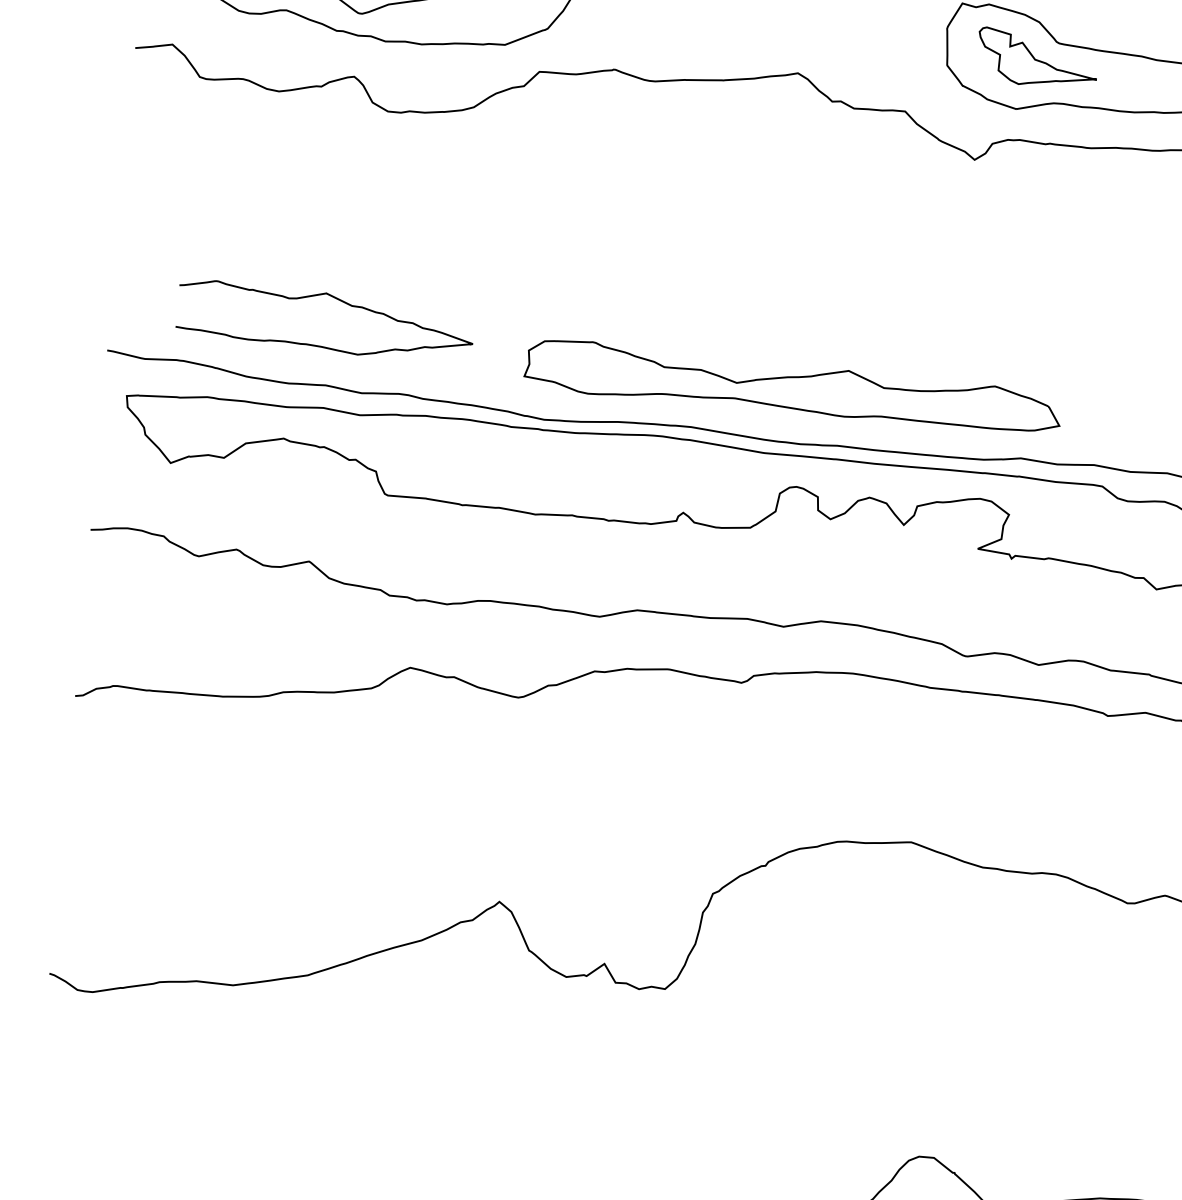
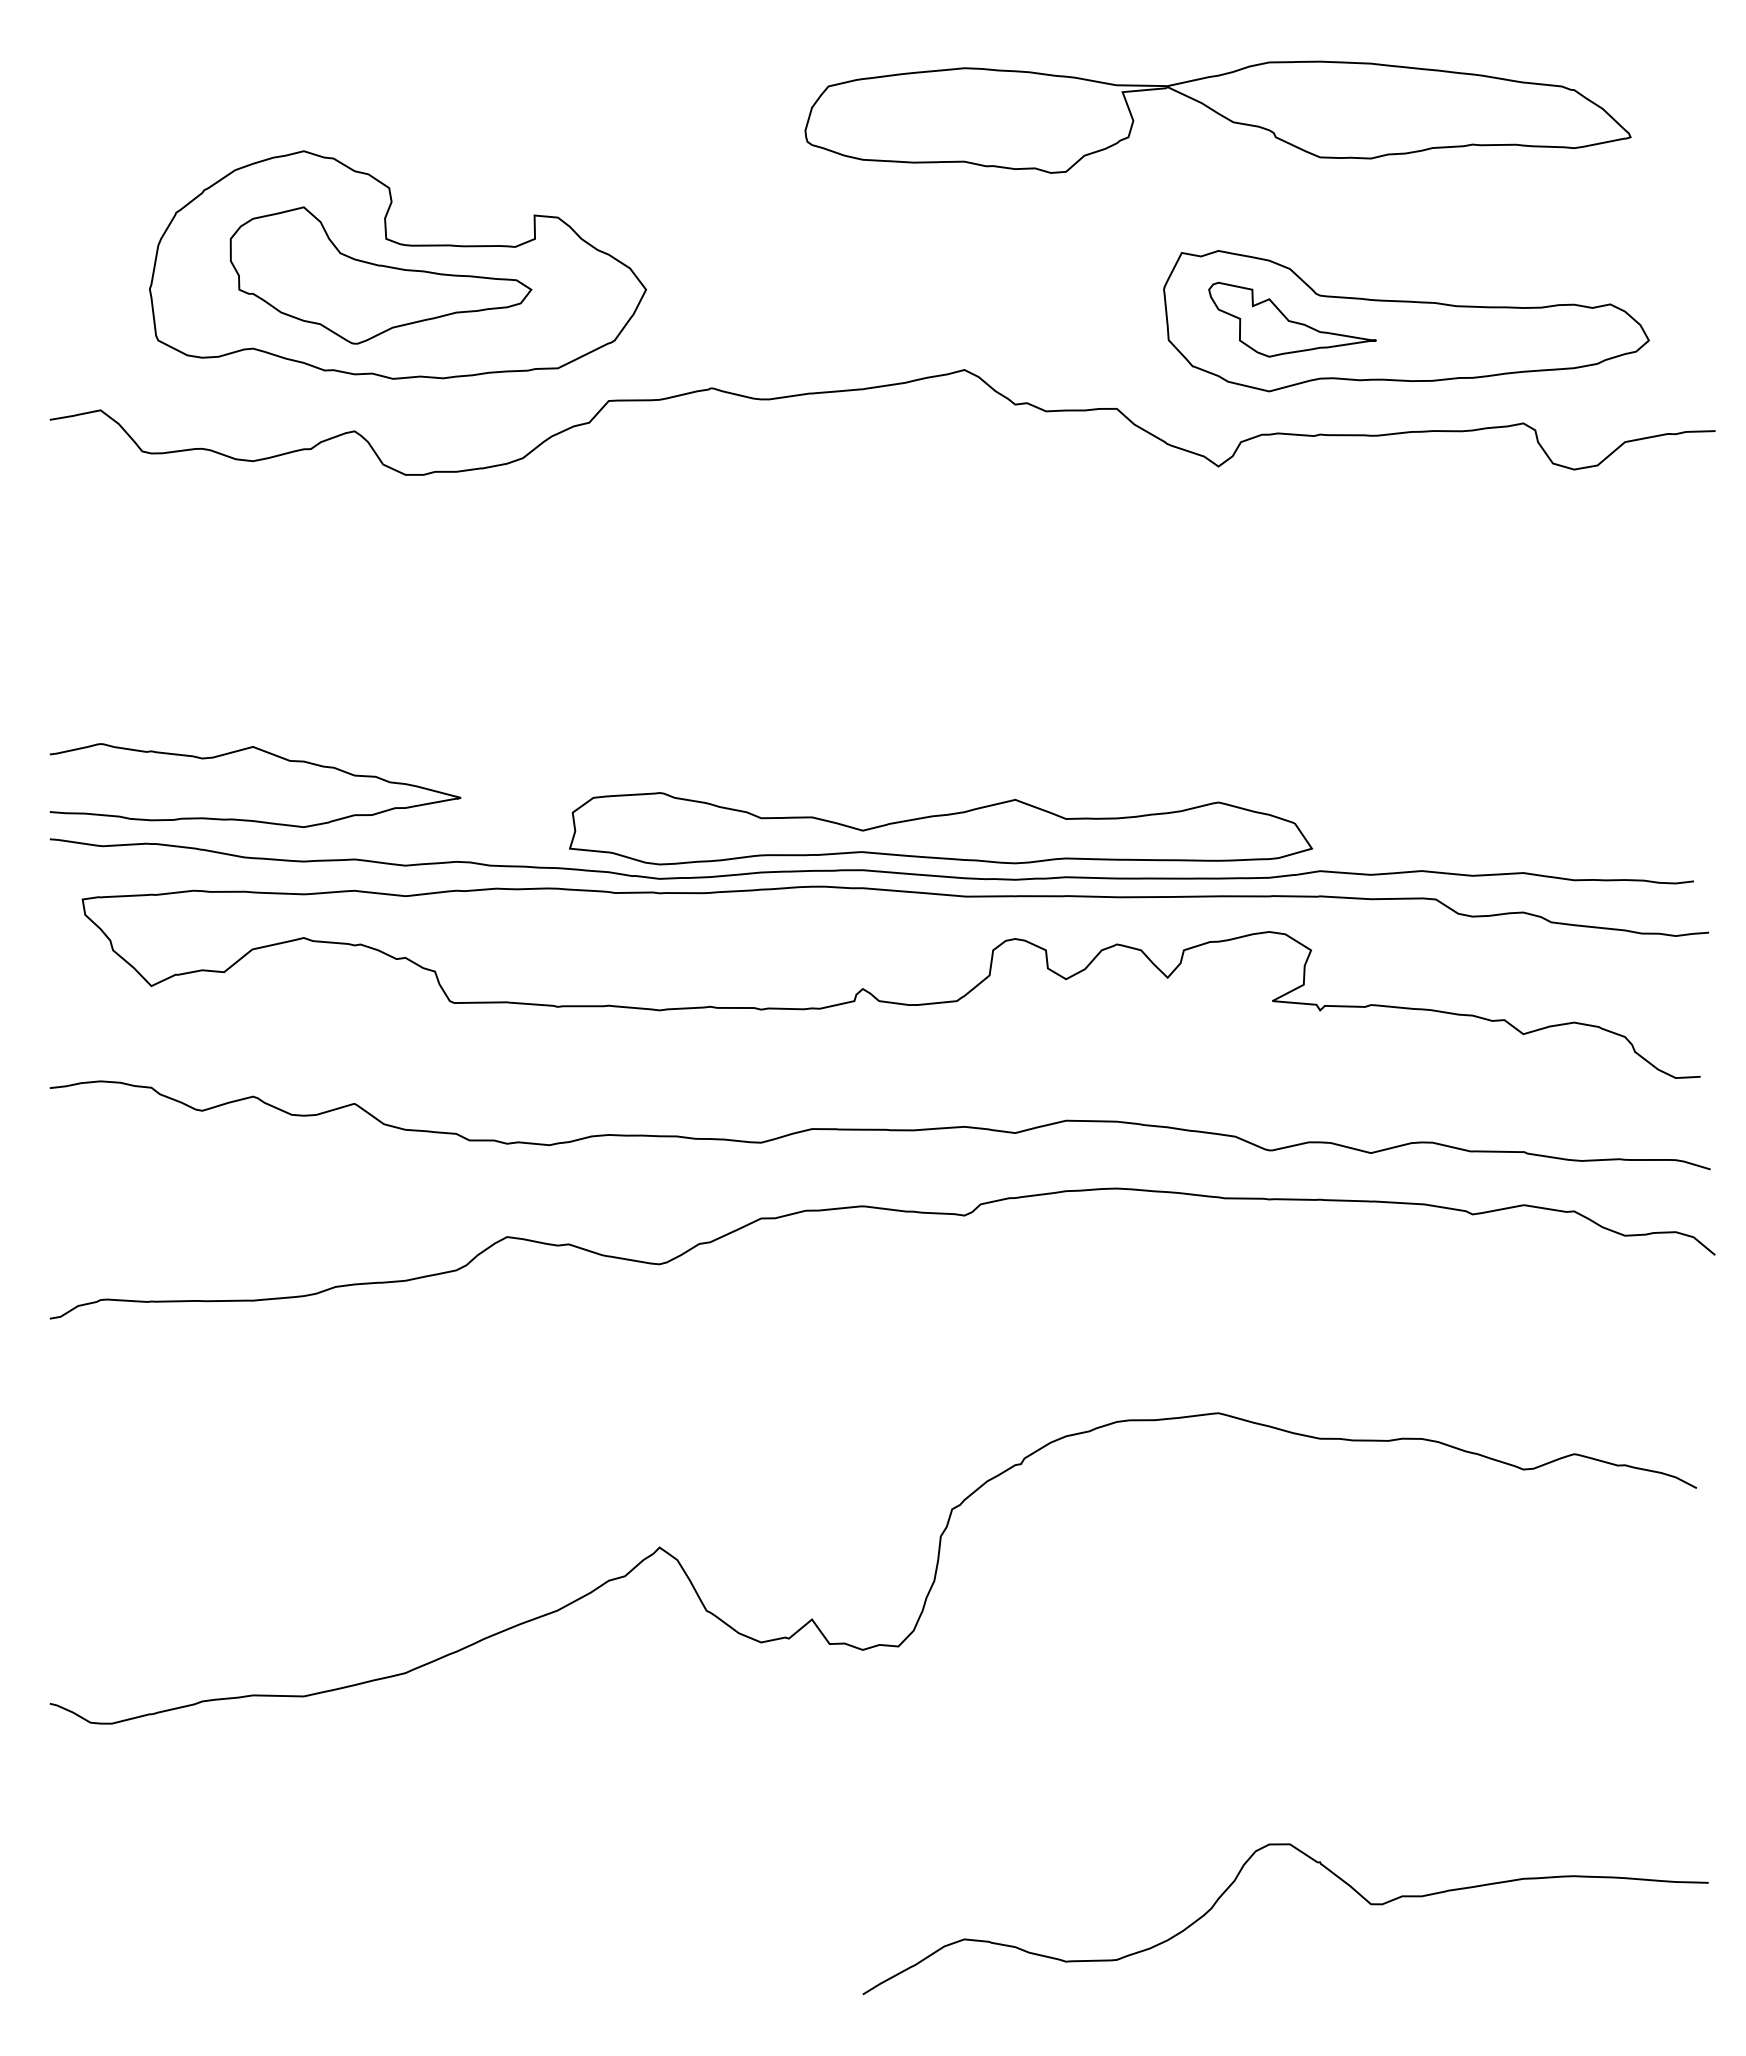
curve: (337, 299) -> (269, 754), moved
part: (793, 386) -> (941, 828), moved

